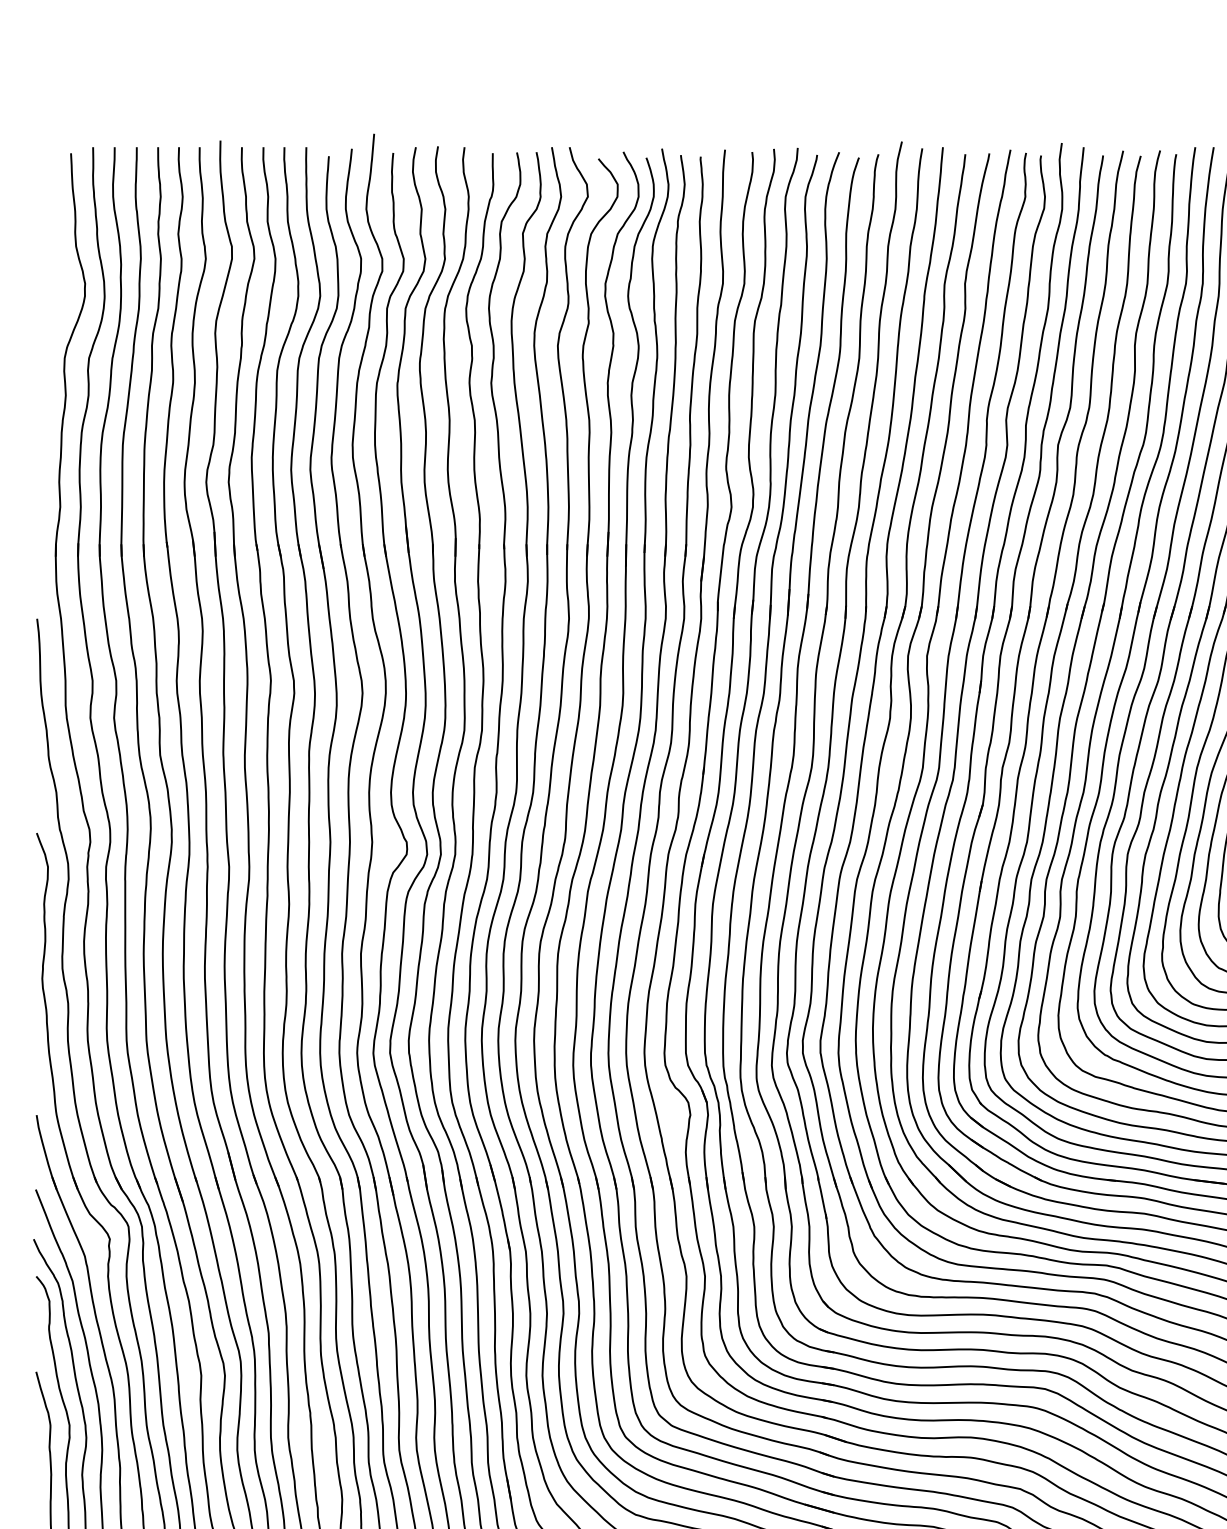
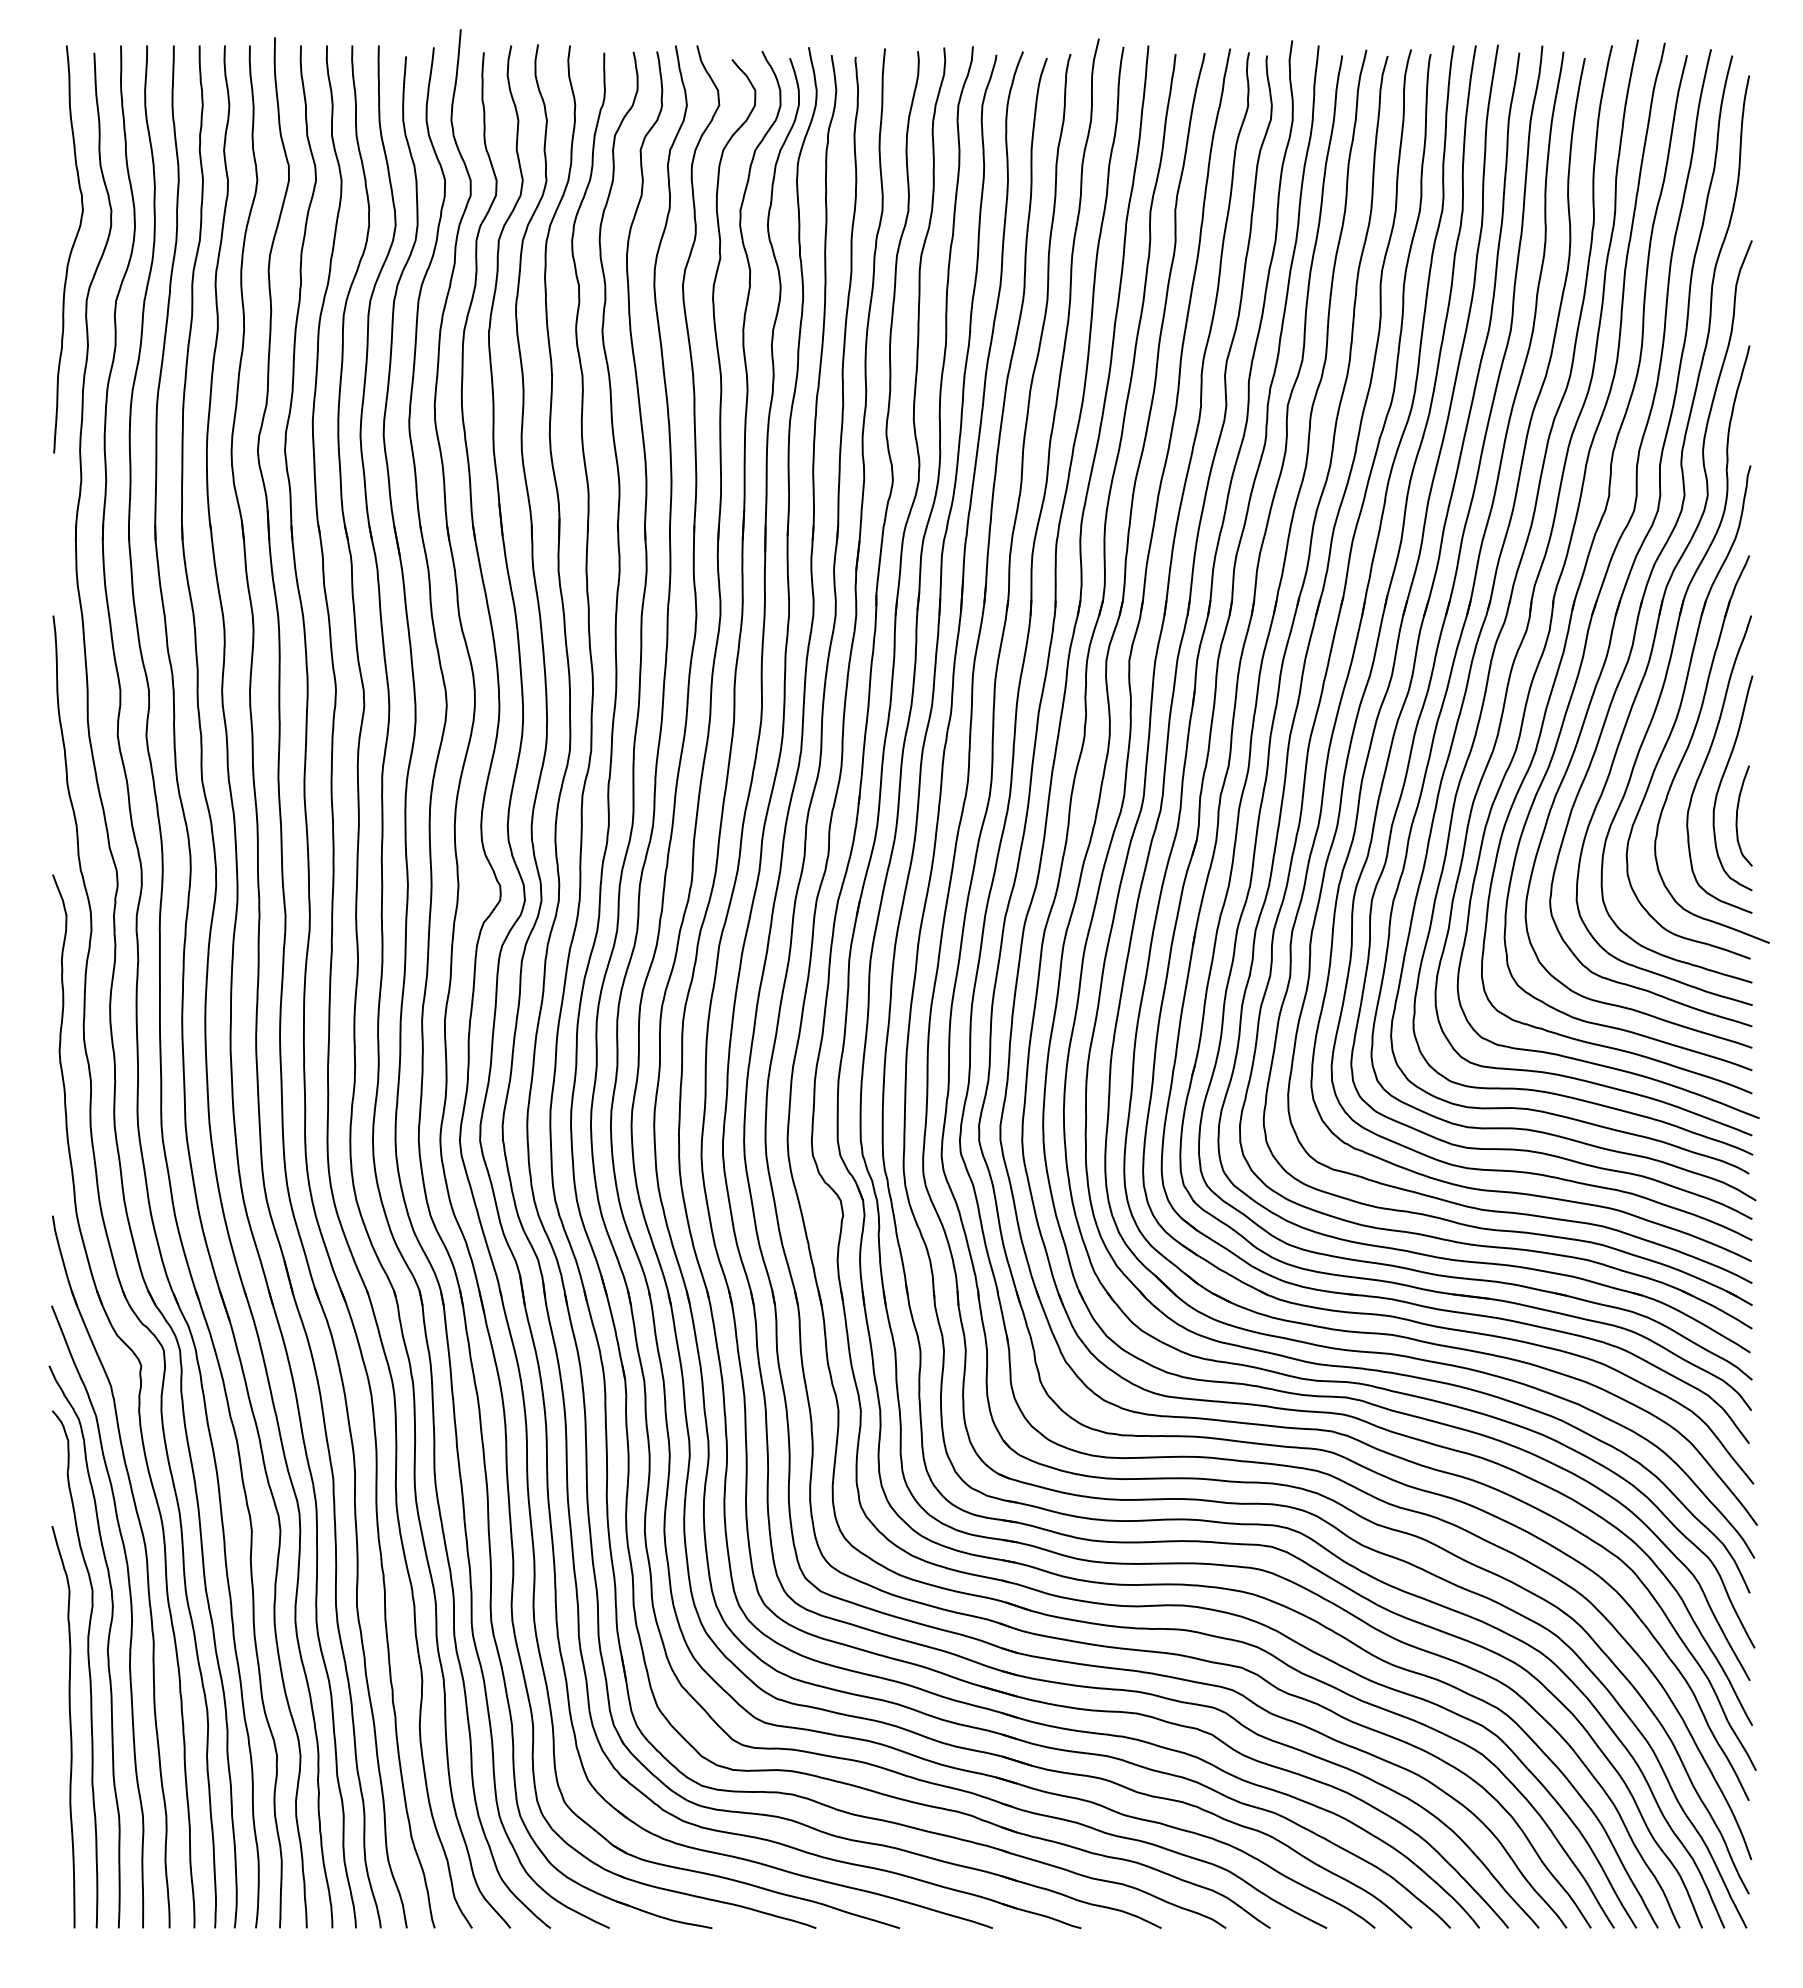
curve: (51, 316) -> (70, 250), added

